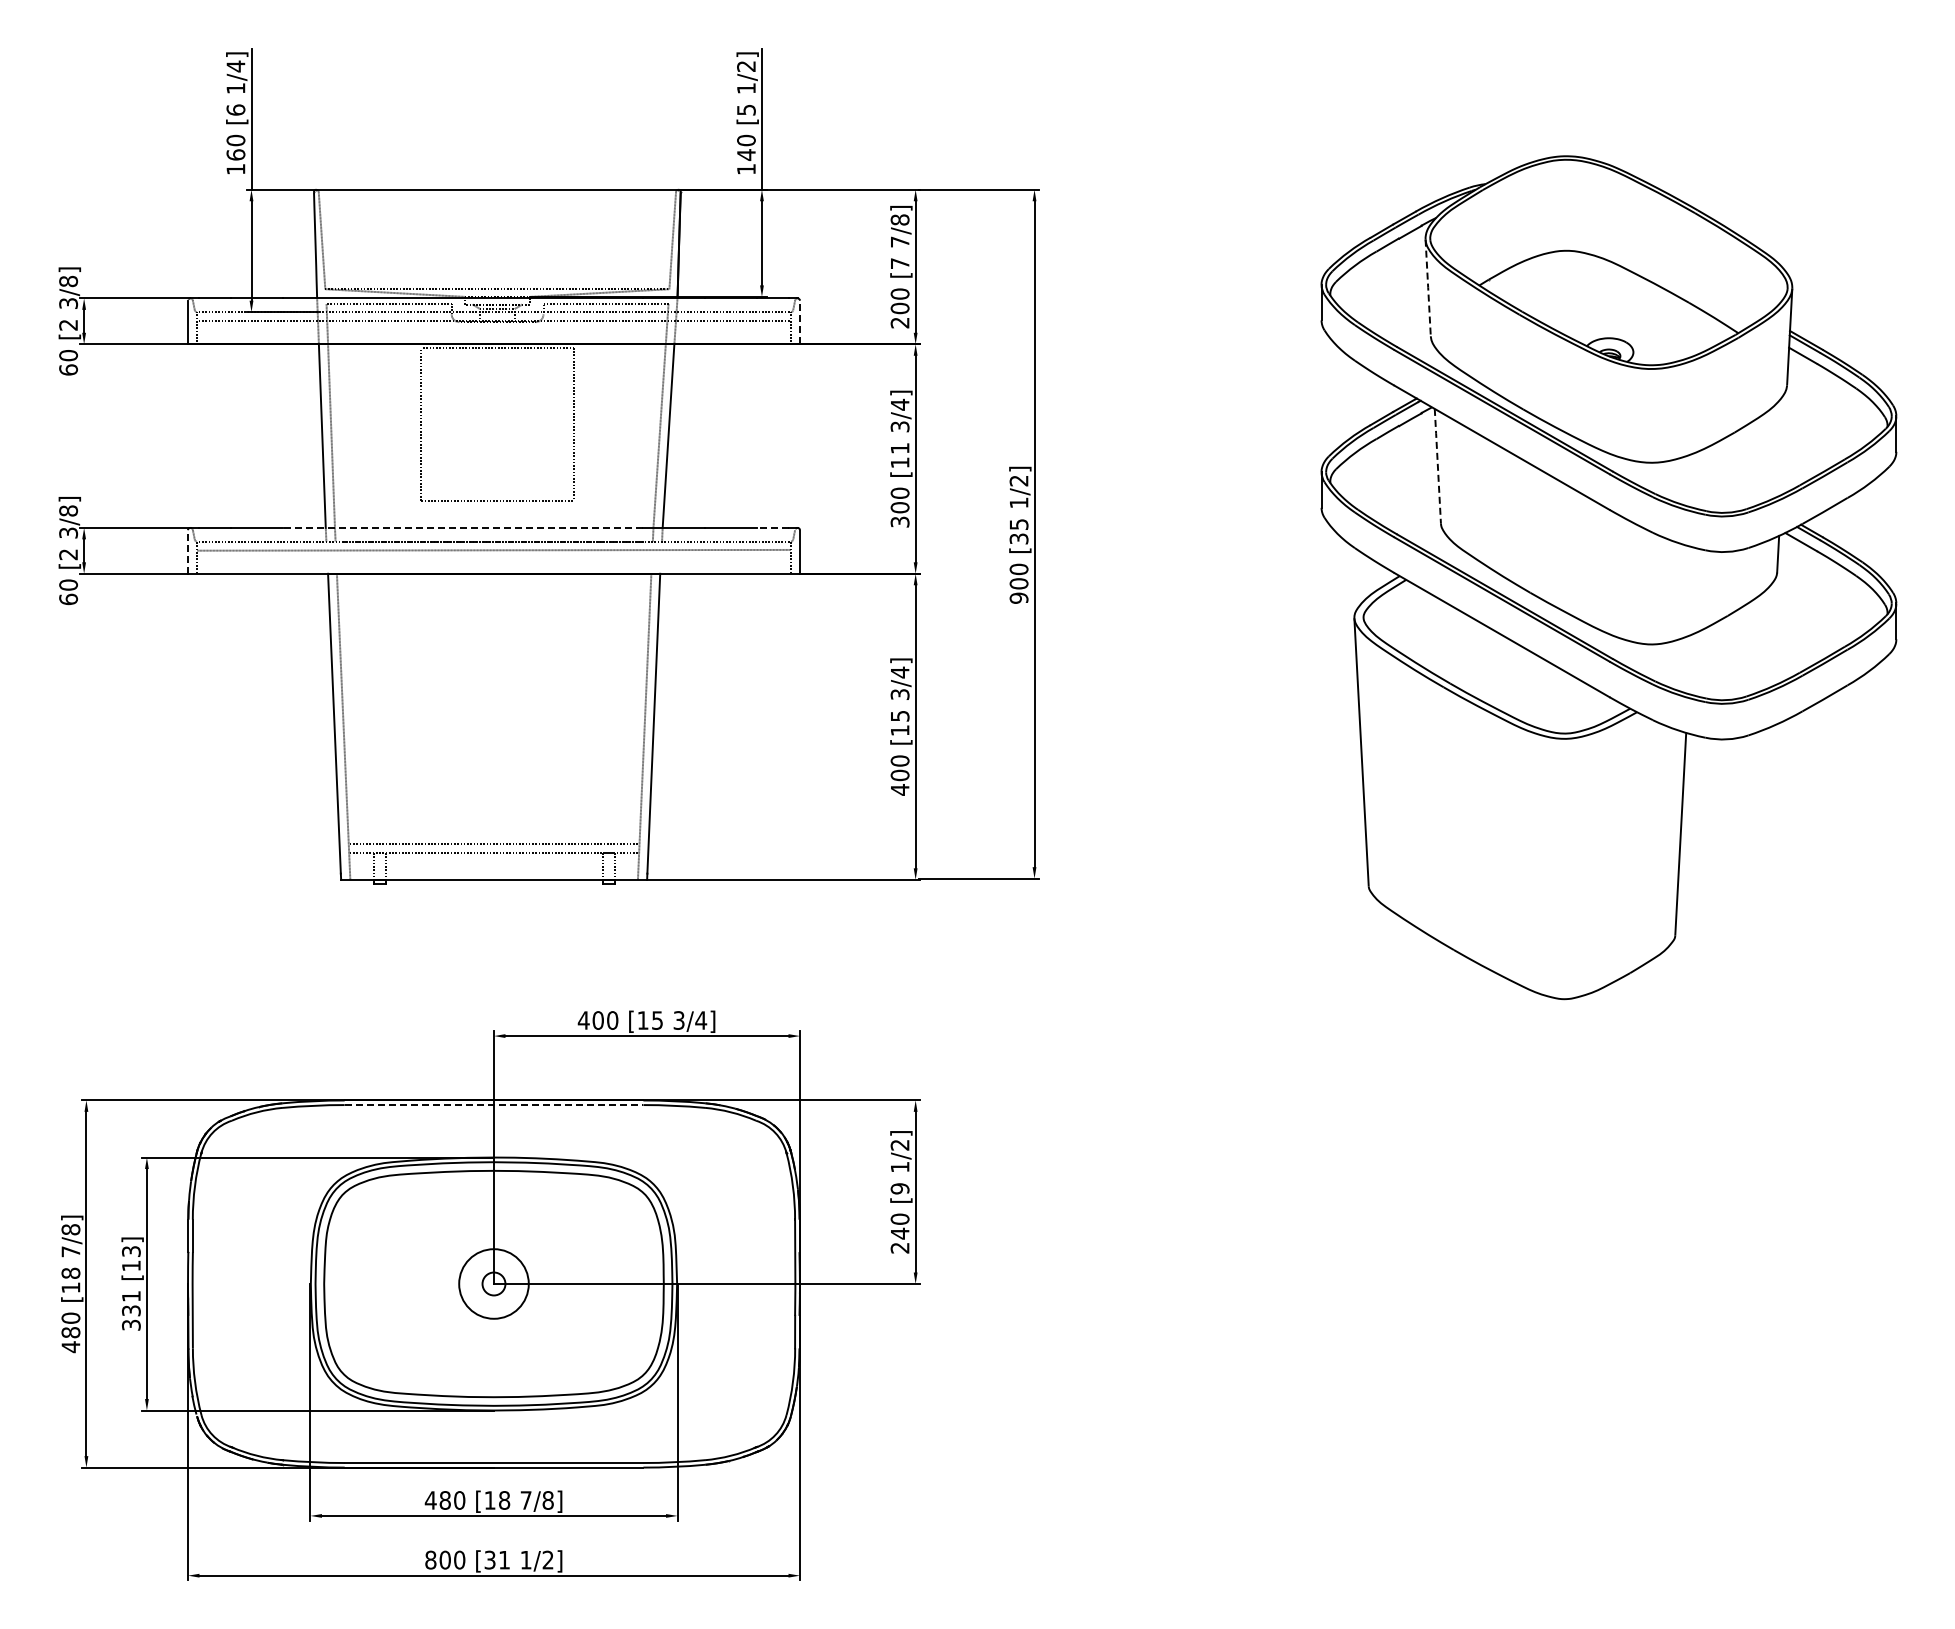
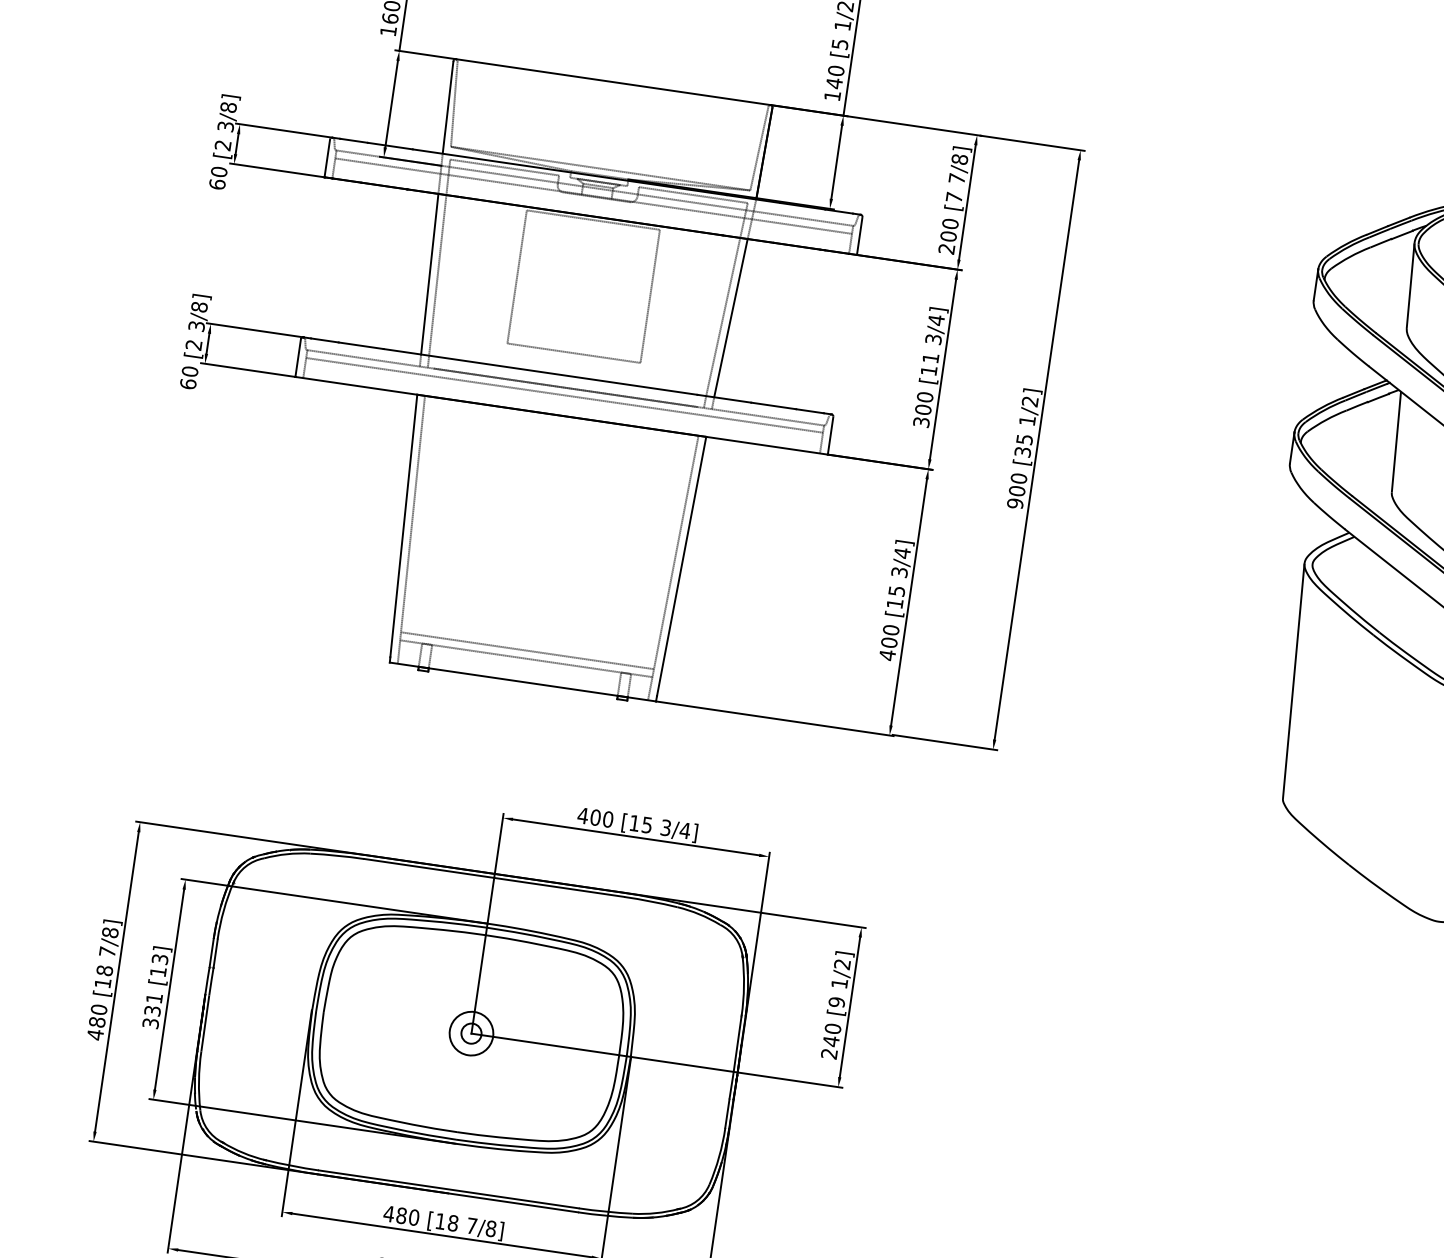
line: (1428, 287) -> (1410, 285), dashed -> solid
line: (799, 322) -> (859, 235), dashed -> solid
line: (1437, 466) -> (1396, 442), dashed -> solid
line: (462, 527) -> (540, 371), dashed -> solid
line: (772, 527) -> (809, 410), dashed -> solid
line: (188, 552) -> (298, 358), dashed -> solid
line: (494, 1104) -> (494, 877), dashed -> solid
circle: (493, 1283) -> (471, 1033), size x0.71

